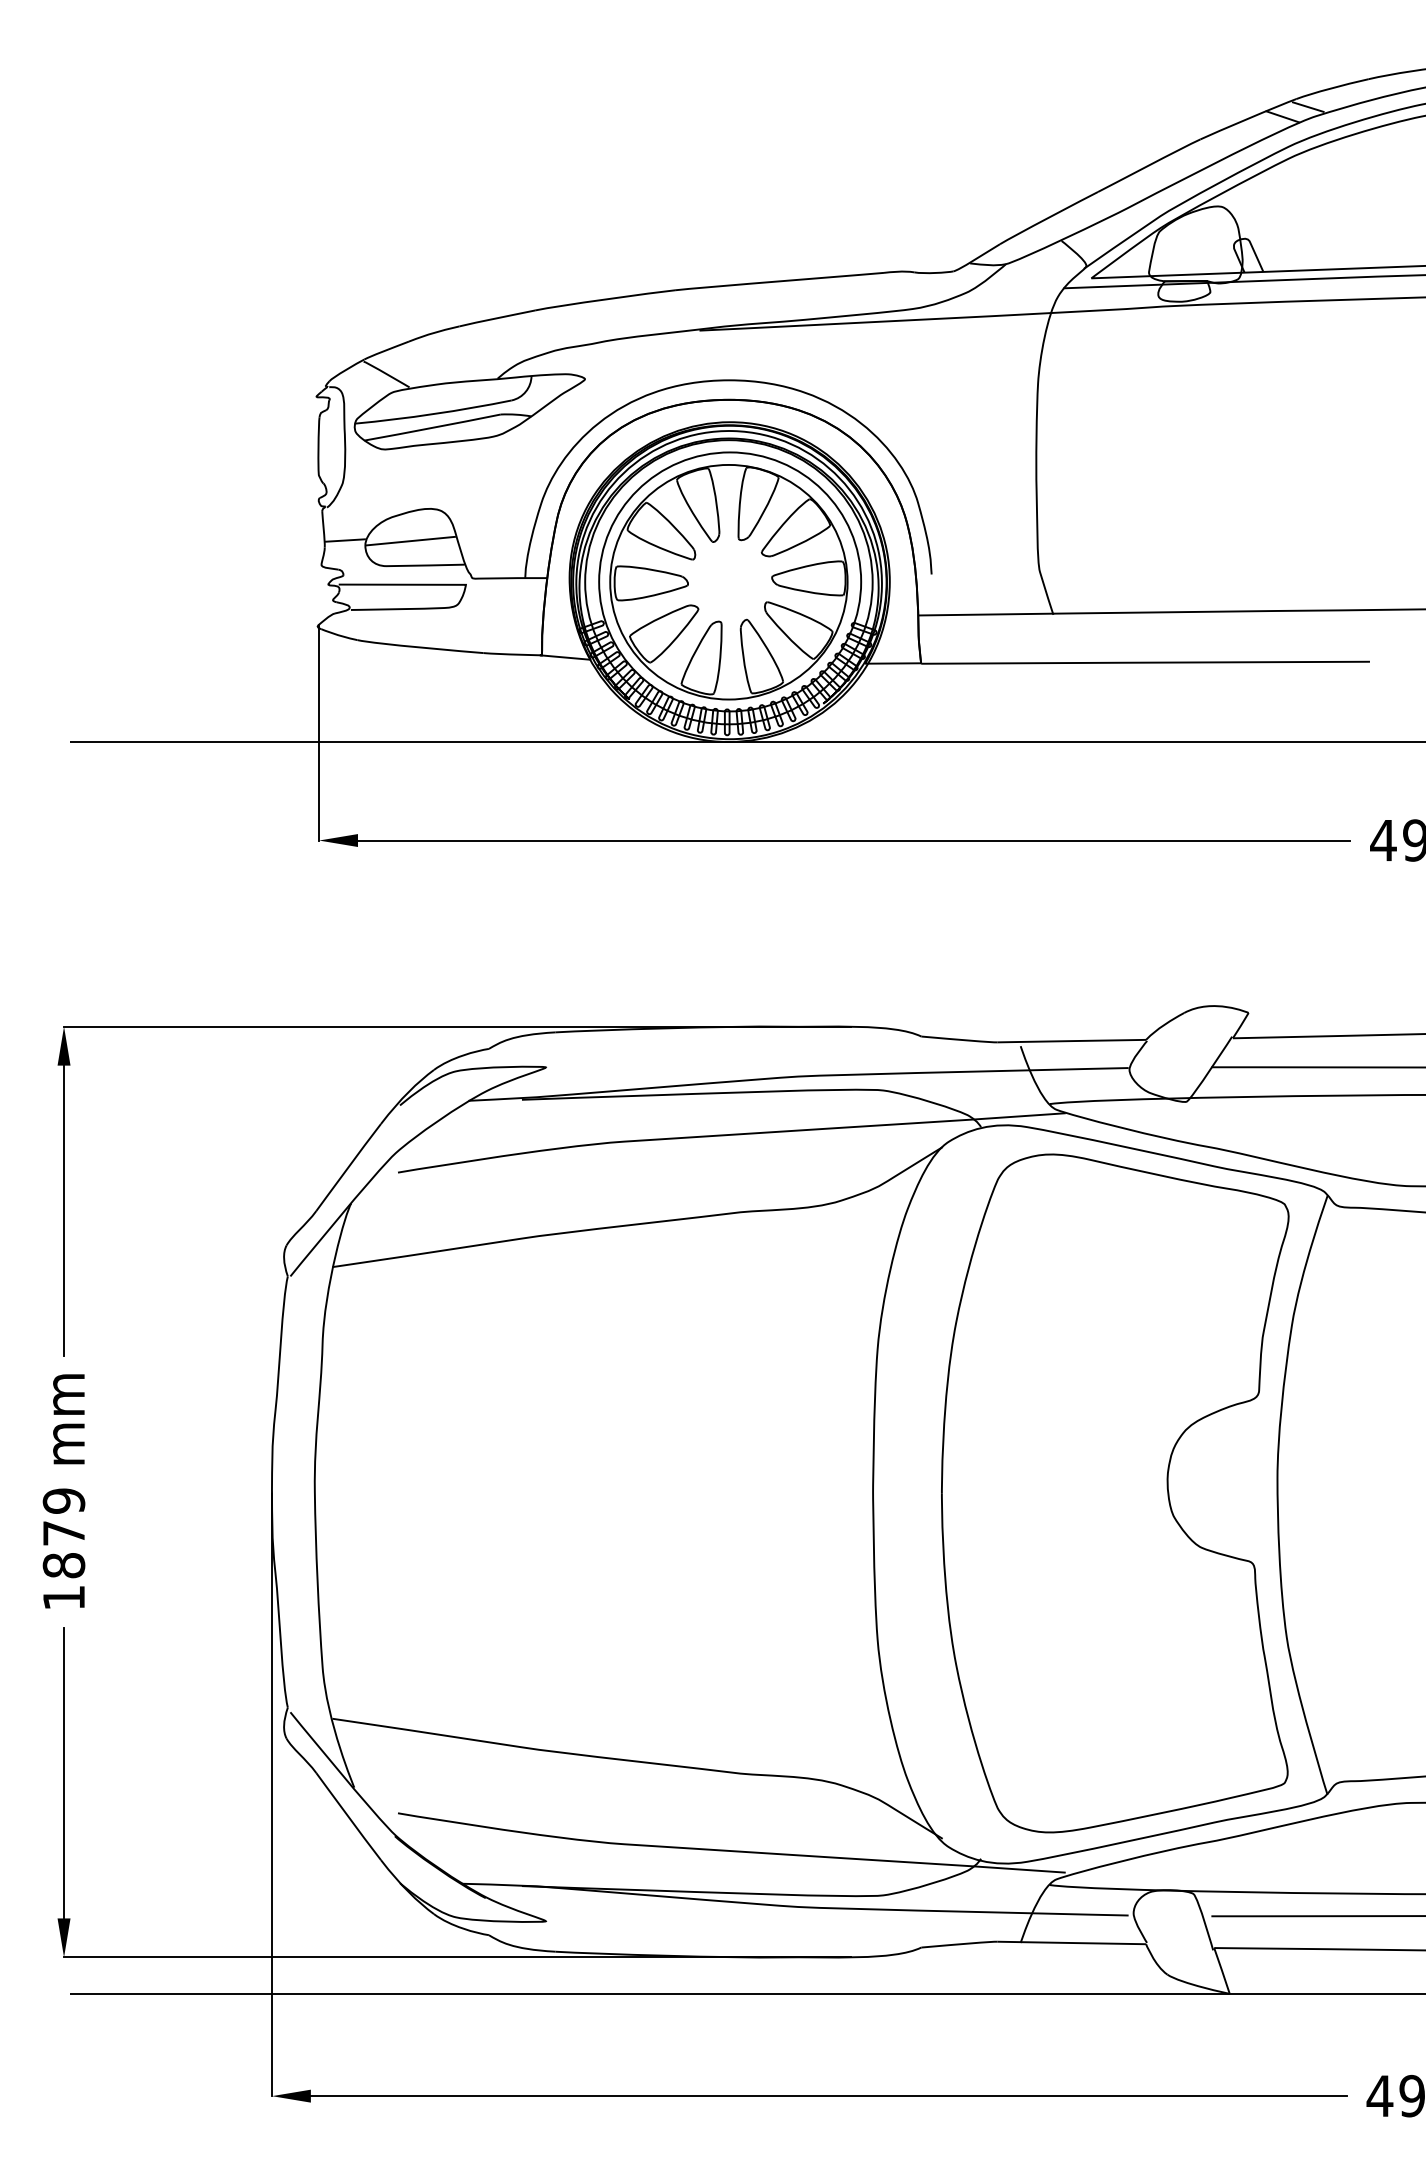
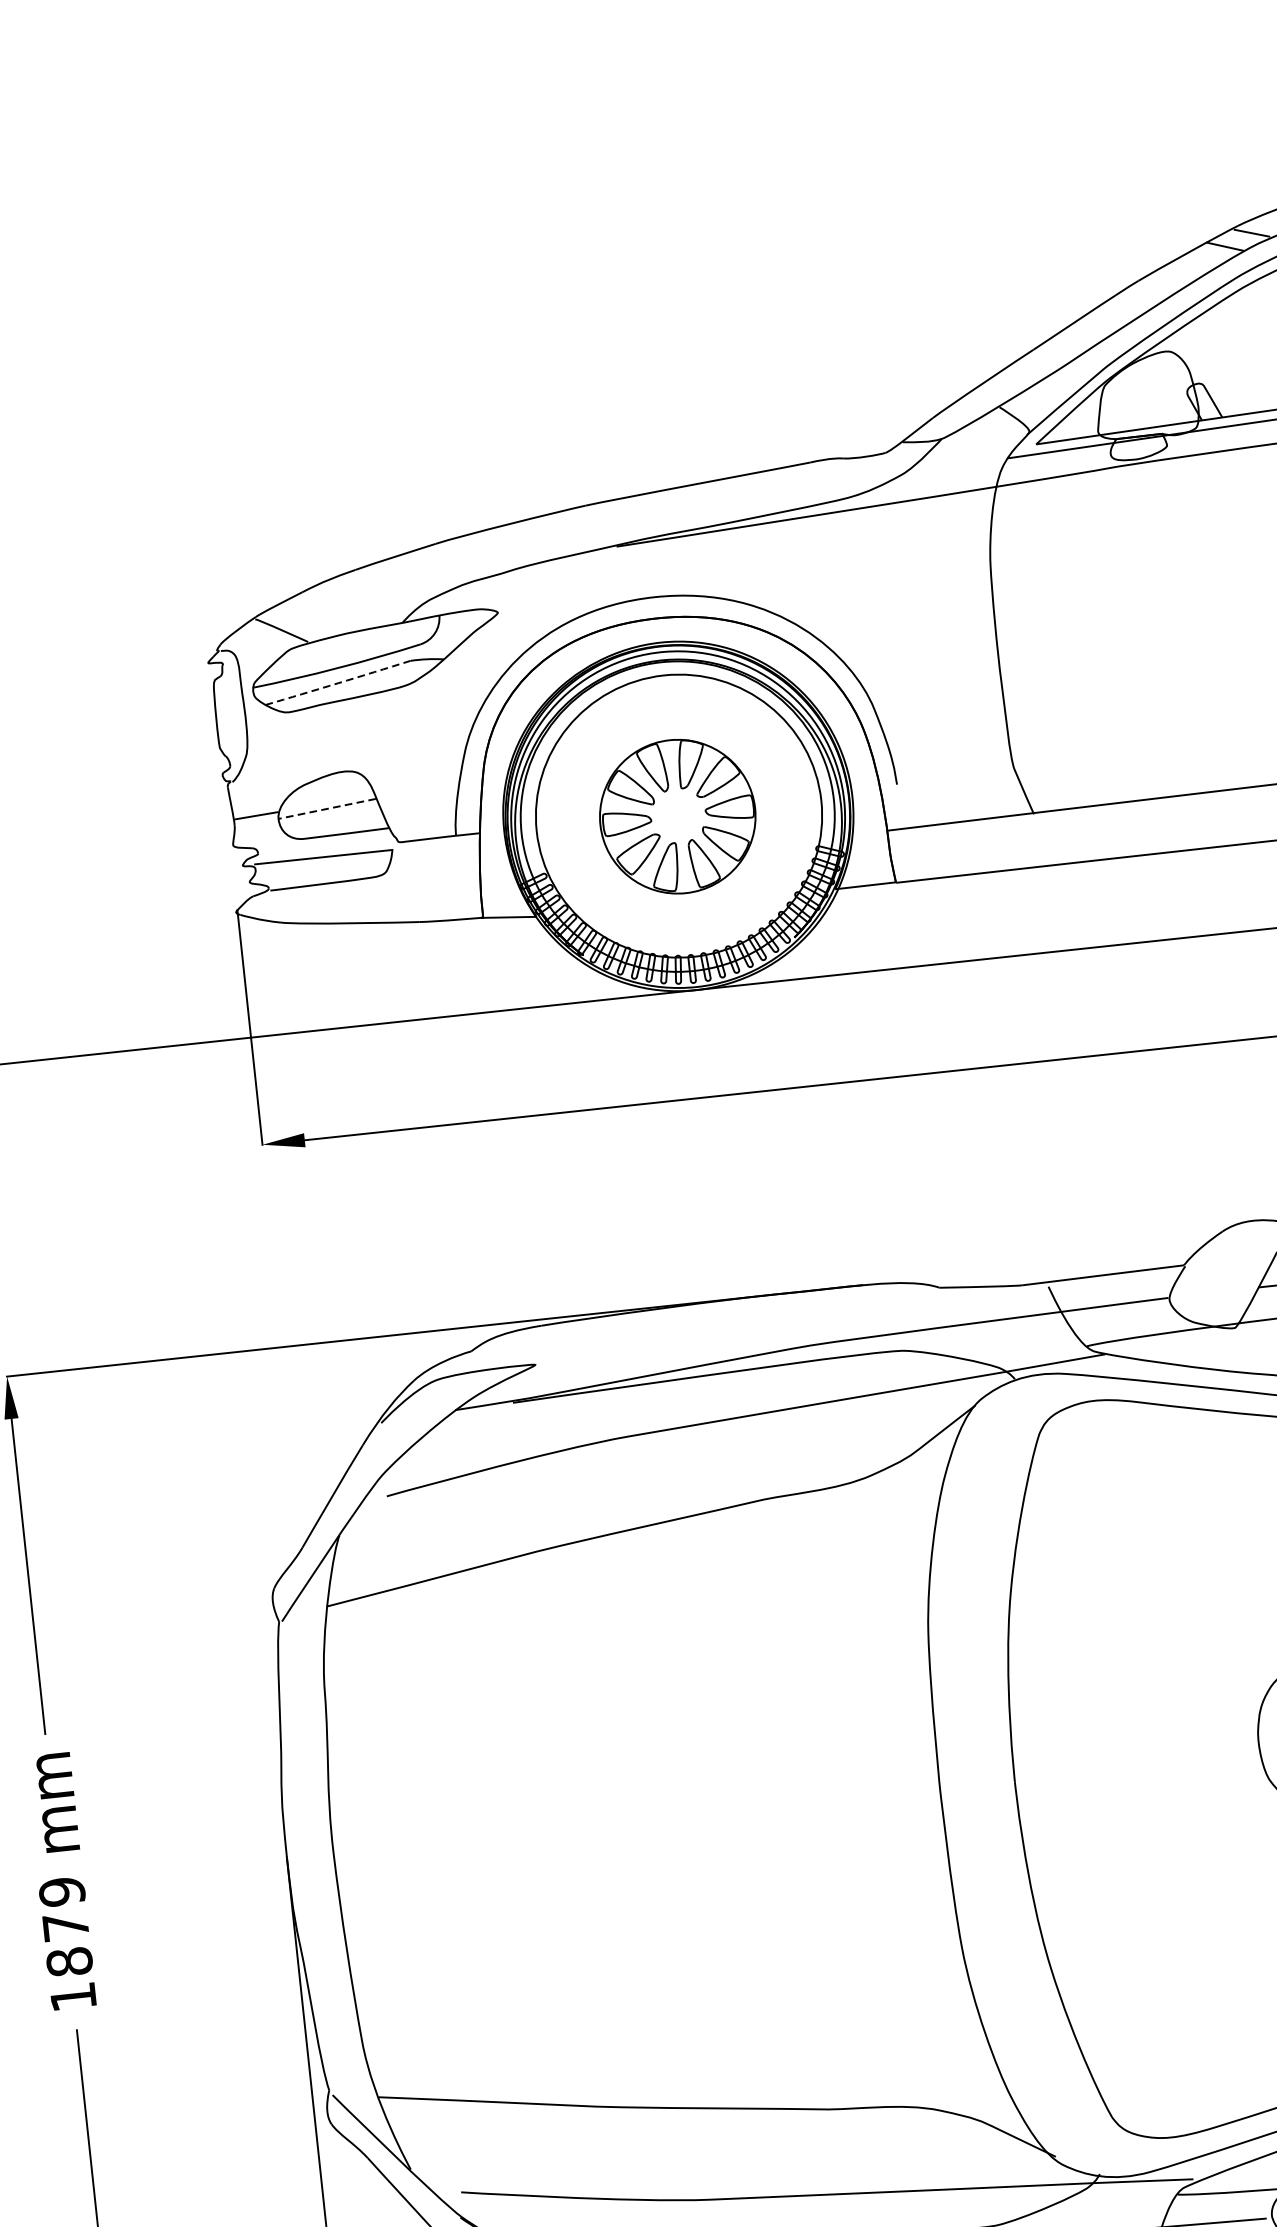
arc: (432, 427) -> (337, 682), solid -> dashed
line: (410, 541) -> (327, 809), solid -> dashed
part: (728, 582) -> (677, 816), size x0.6

